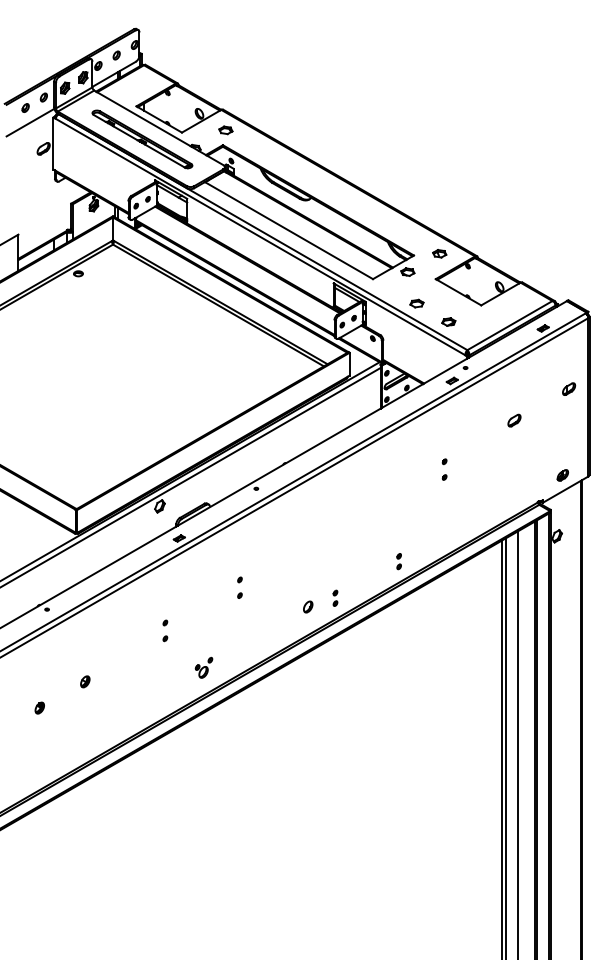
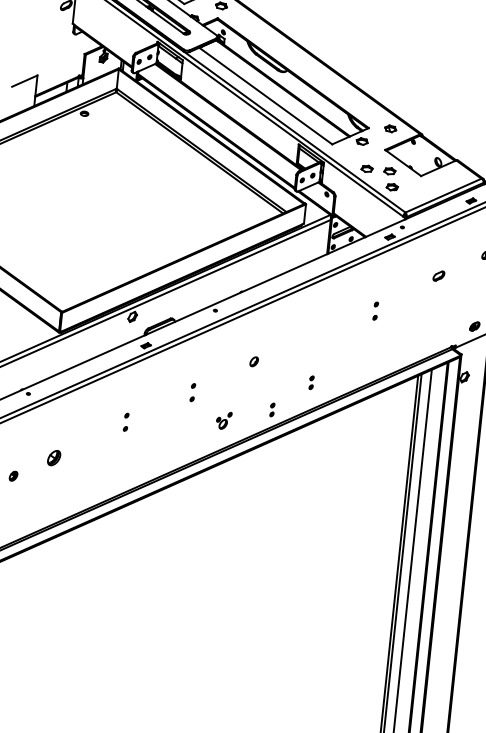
part: (443, 303) -> (389, 171), added
part: (398, 561) -> (311, 382), moved
part: (308, 606) -> (254, 361), moved
part: (203, 667) -> (223, 420), moved
part: (85, 681) -> (54, 457), size x1.6

